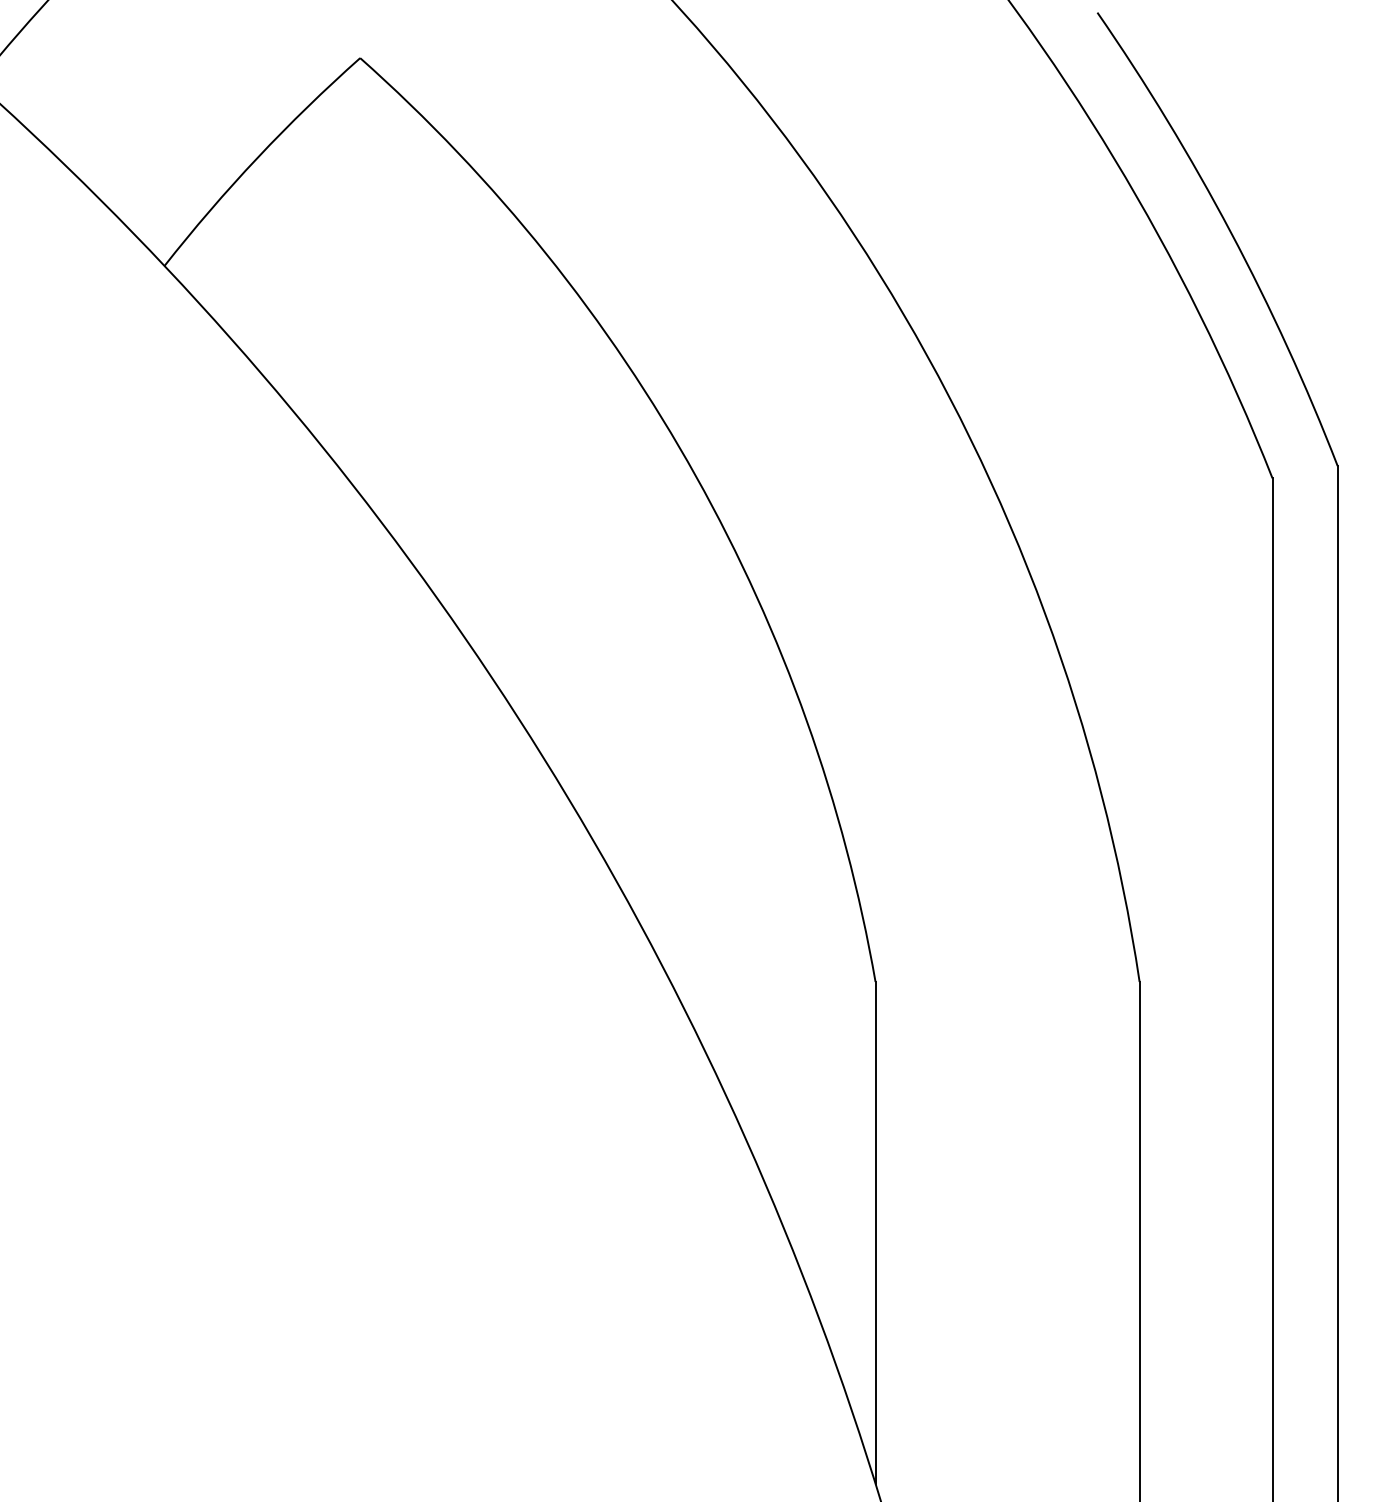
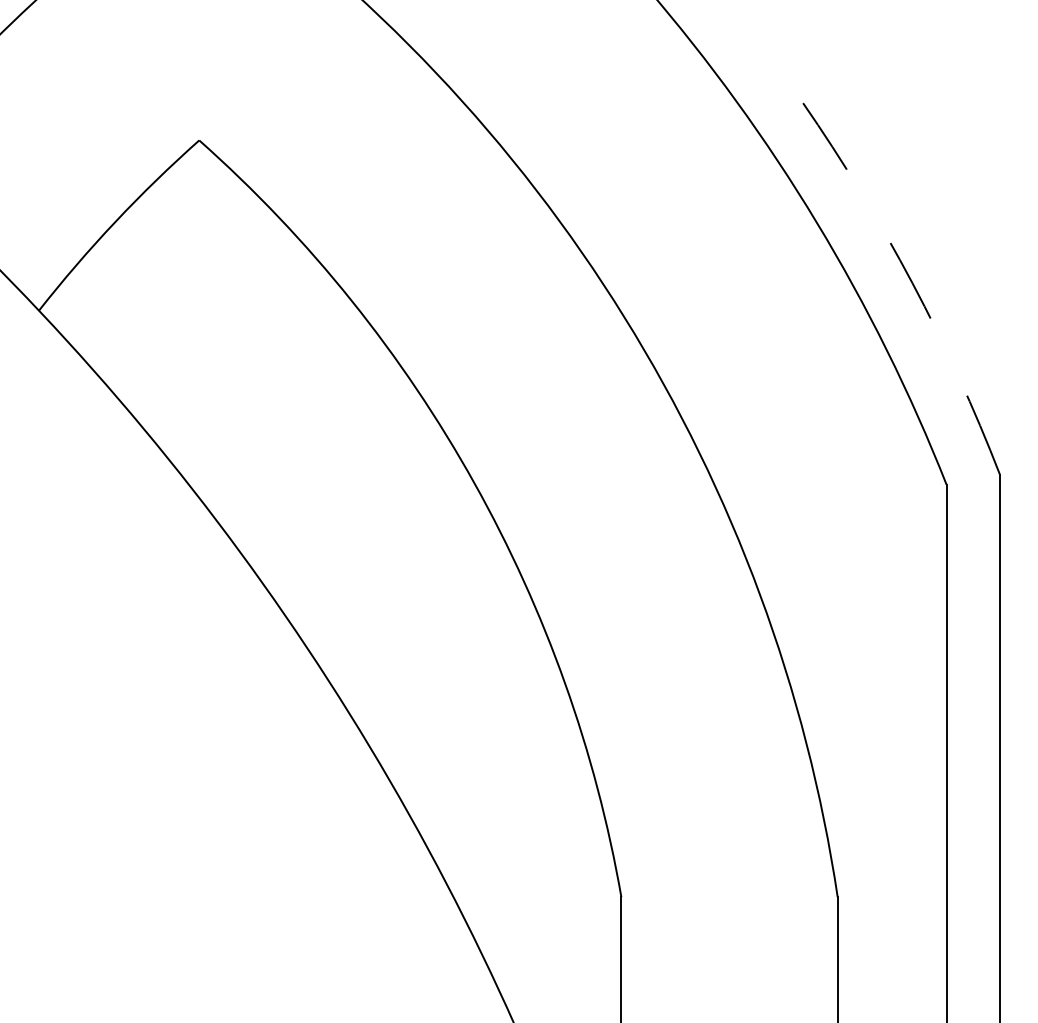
arc: (1230, 232) -> (912, 283), solid -> dashed

